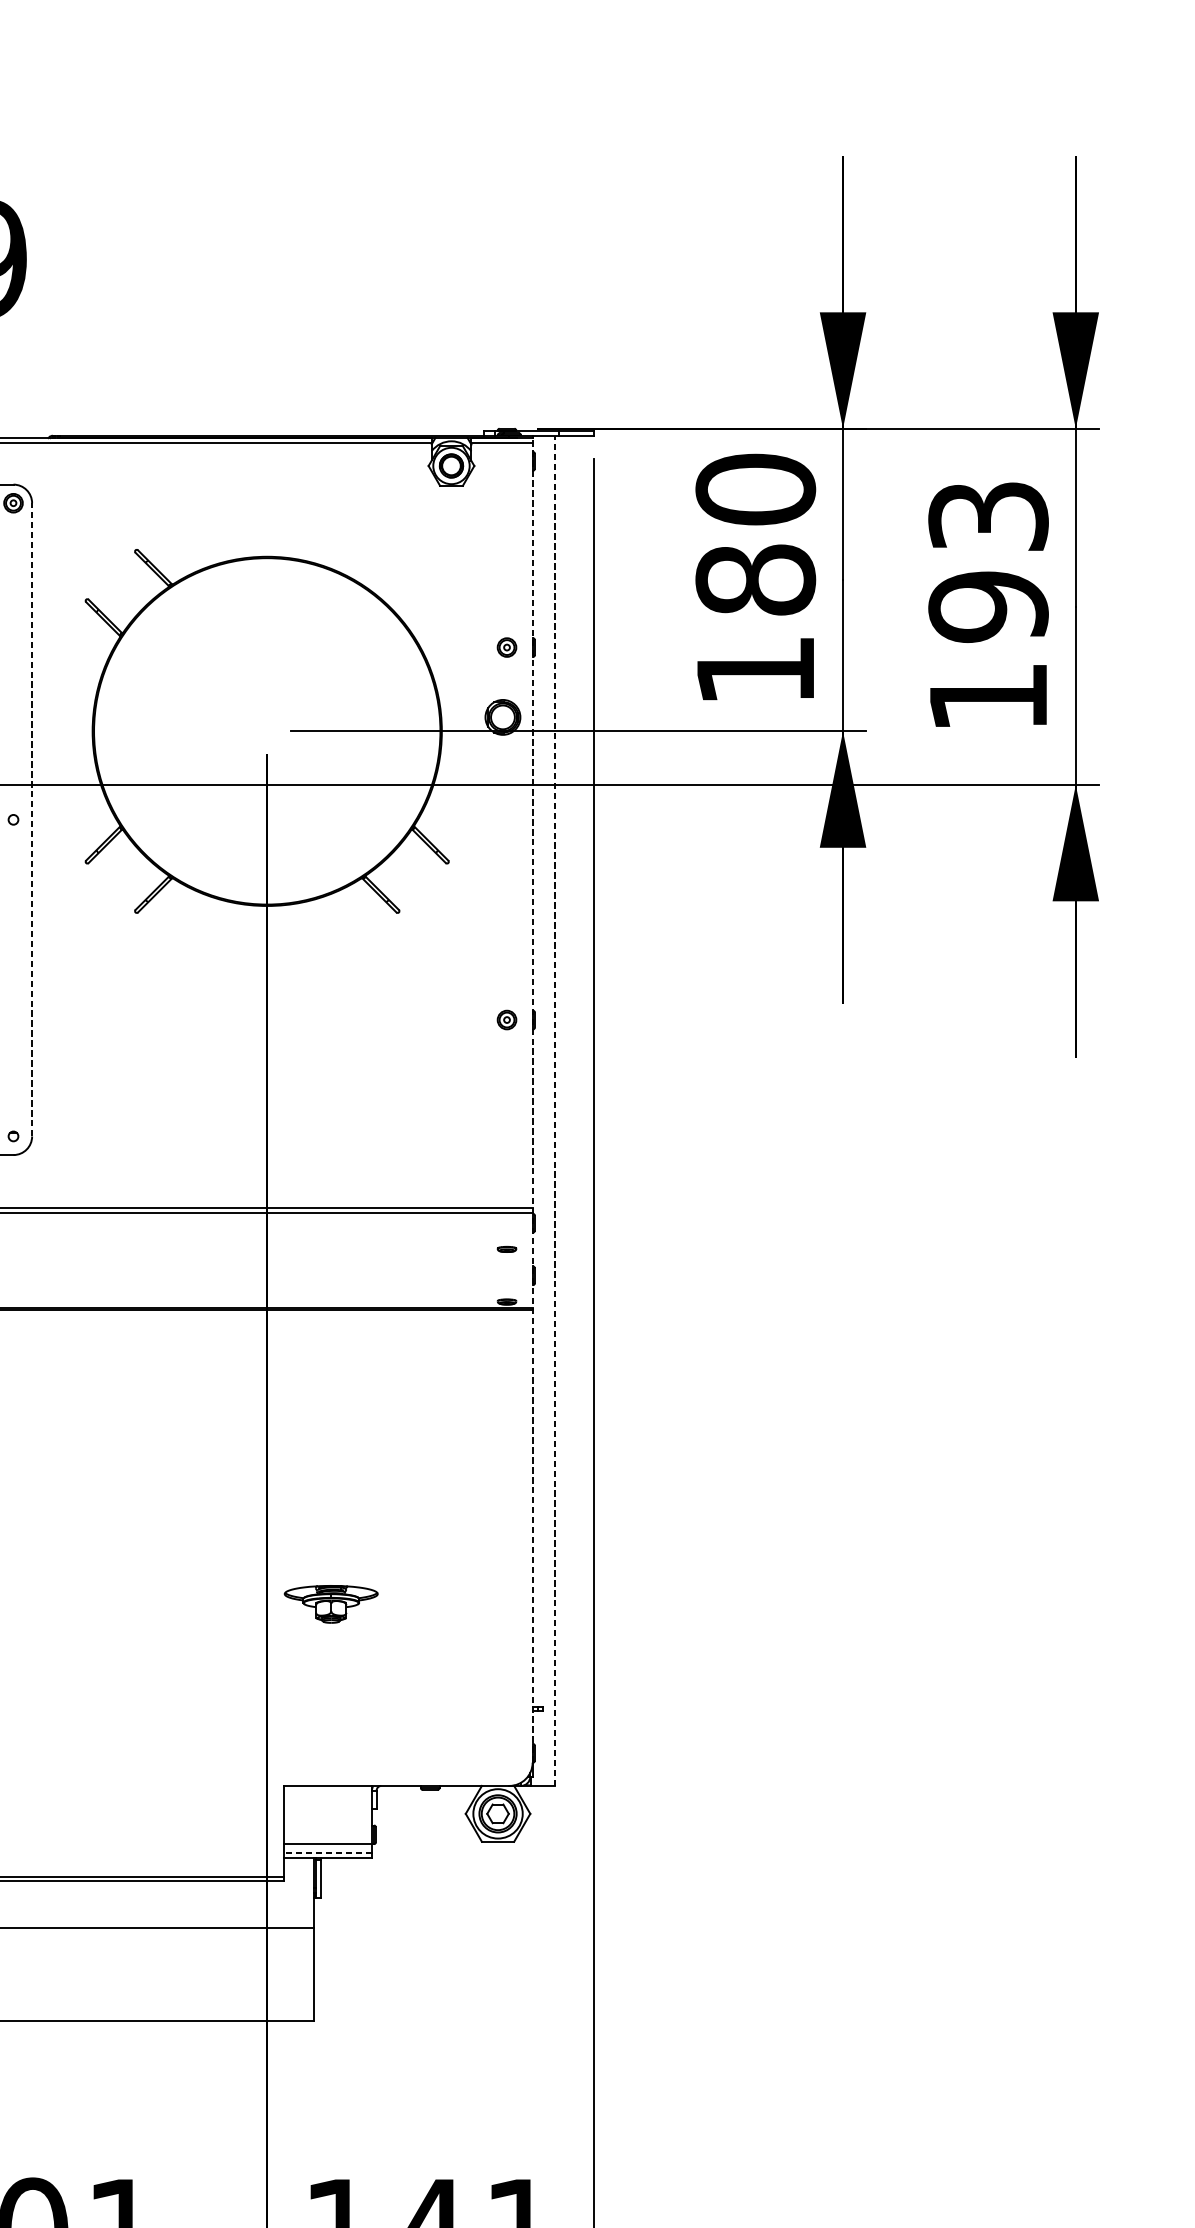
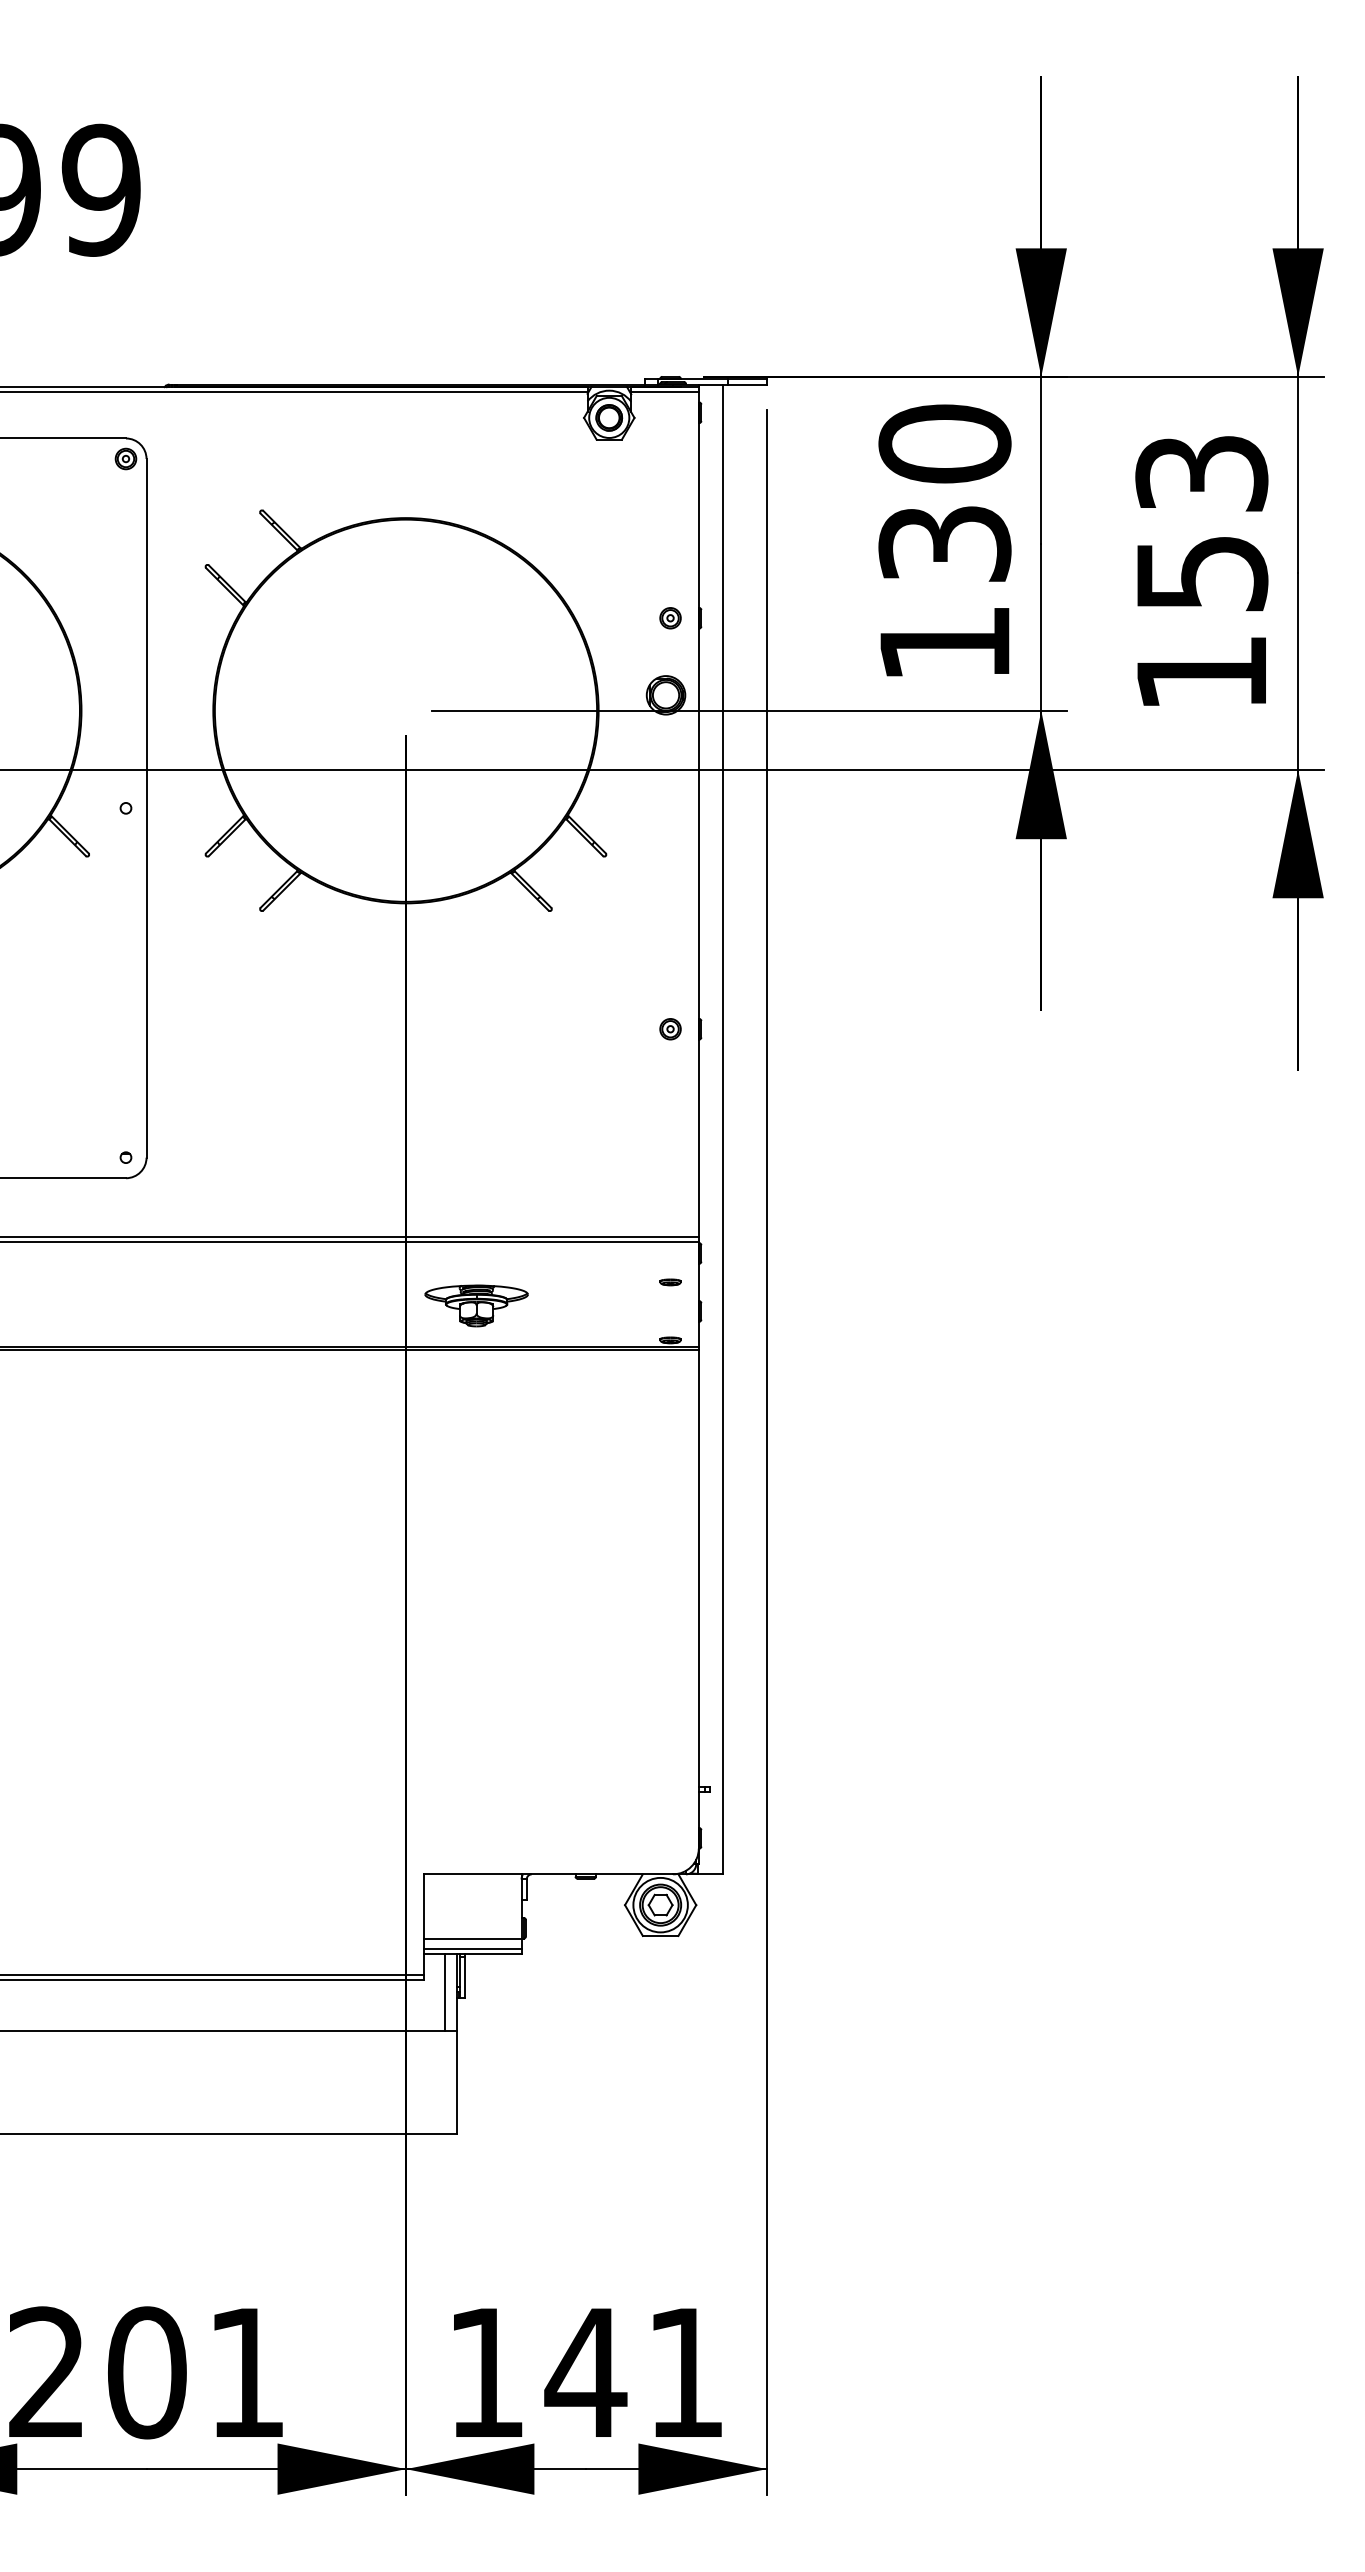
text: (755, 579) -> (944, 543), 180 -> 130
text: (988, 606) -> (1201, 573), 193 -> 153
line: (32, 819) -> (146, 807), dashed -> solid
line: (532, 1100) -> (698, 1117), dashed -> solid
line: (555, 1110) -> (723, 1129), dashed -> solid
part: (331, 1603) -> (476, 1305), moved
line: (327, 1853) -> (472, 1948), dashed -> solid
line: (302, 1893) -> (444, 1992), added

